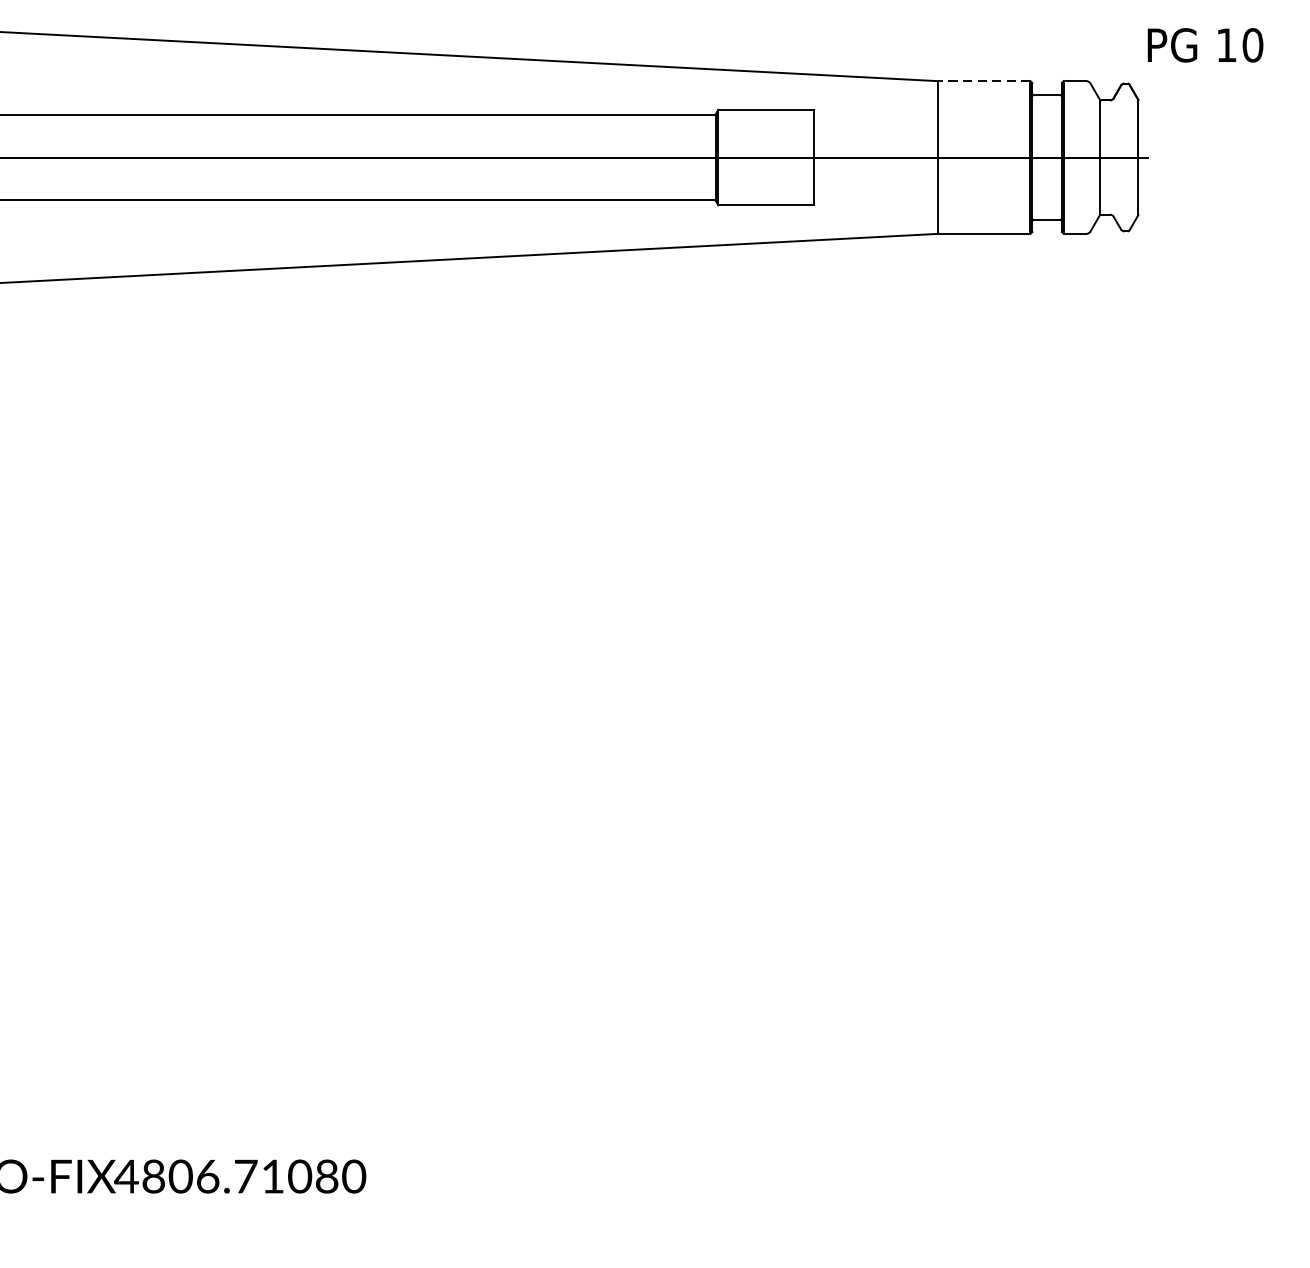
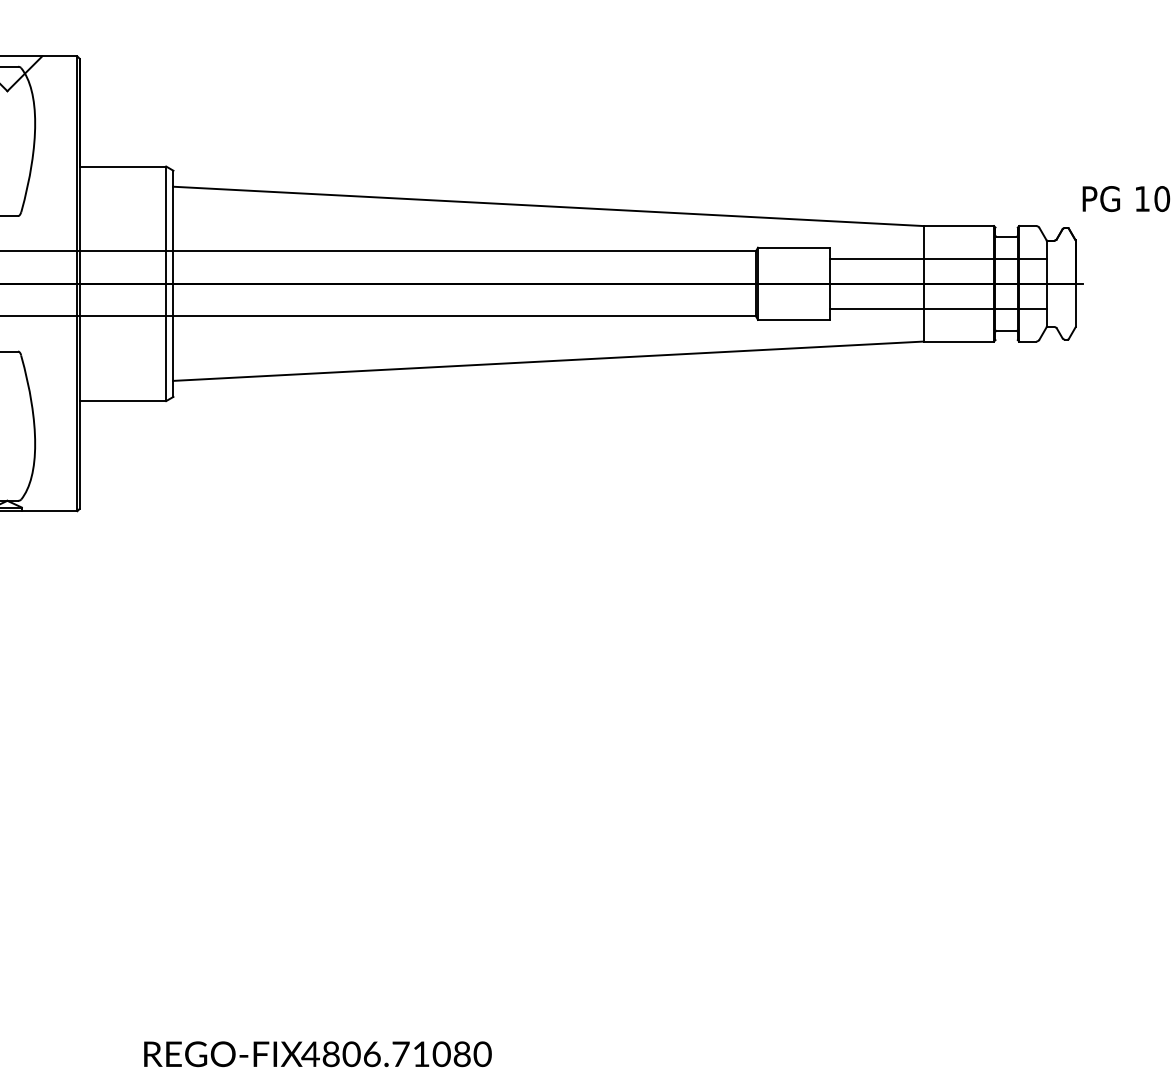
line: (983, 81) -> (958, 226), dashed -> solid
line: (957, 124) -> (938, 258), added
line: (957, 190) -> (938, 308), added

